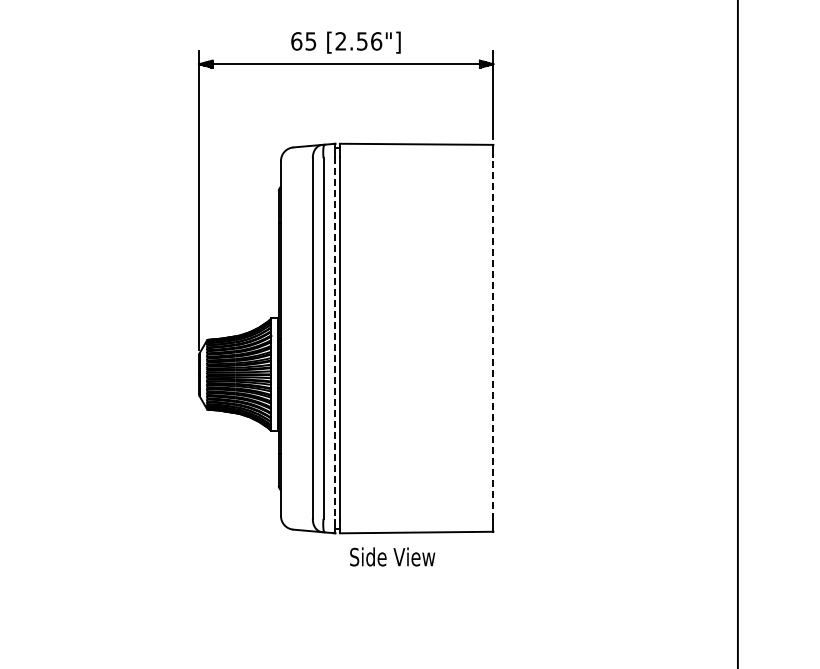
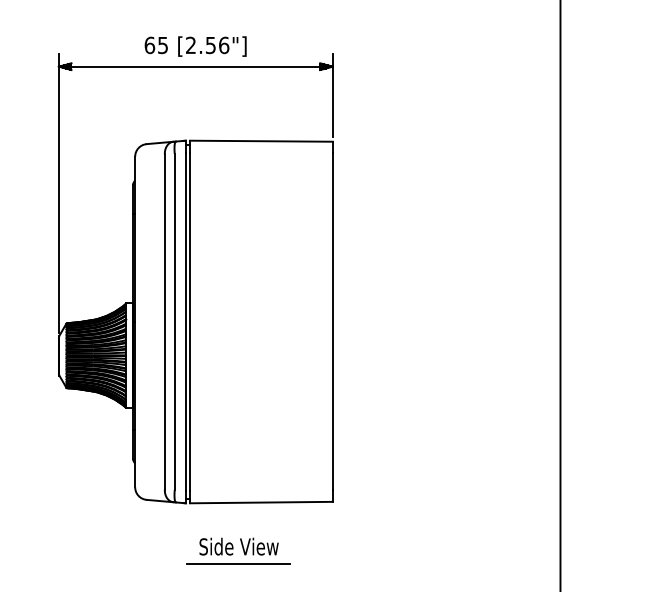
line: (493, 337) -> (332, 321), dashed -> solid
line: (335, 339) -> (185, 322), dashed -> solid
text: (392, 556) -> (238, 546), moved
line: (391, 599) -> (238, 564), added

